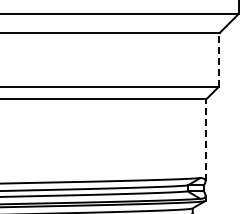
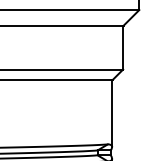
line: (218, 59) -> (122, 47), dashed -> solid
line: (205, 140) -> (112, 113), dashed -> solid

